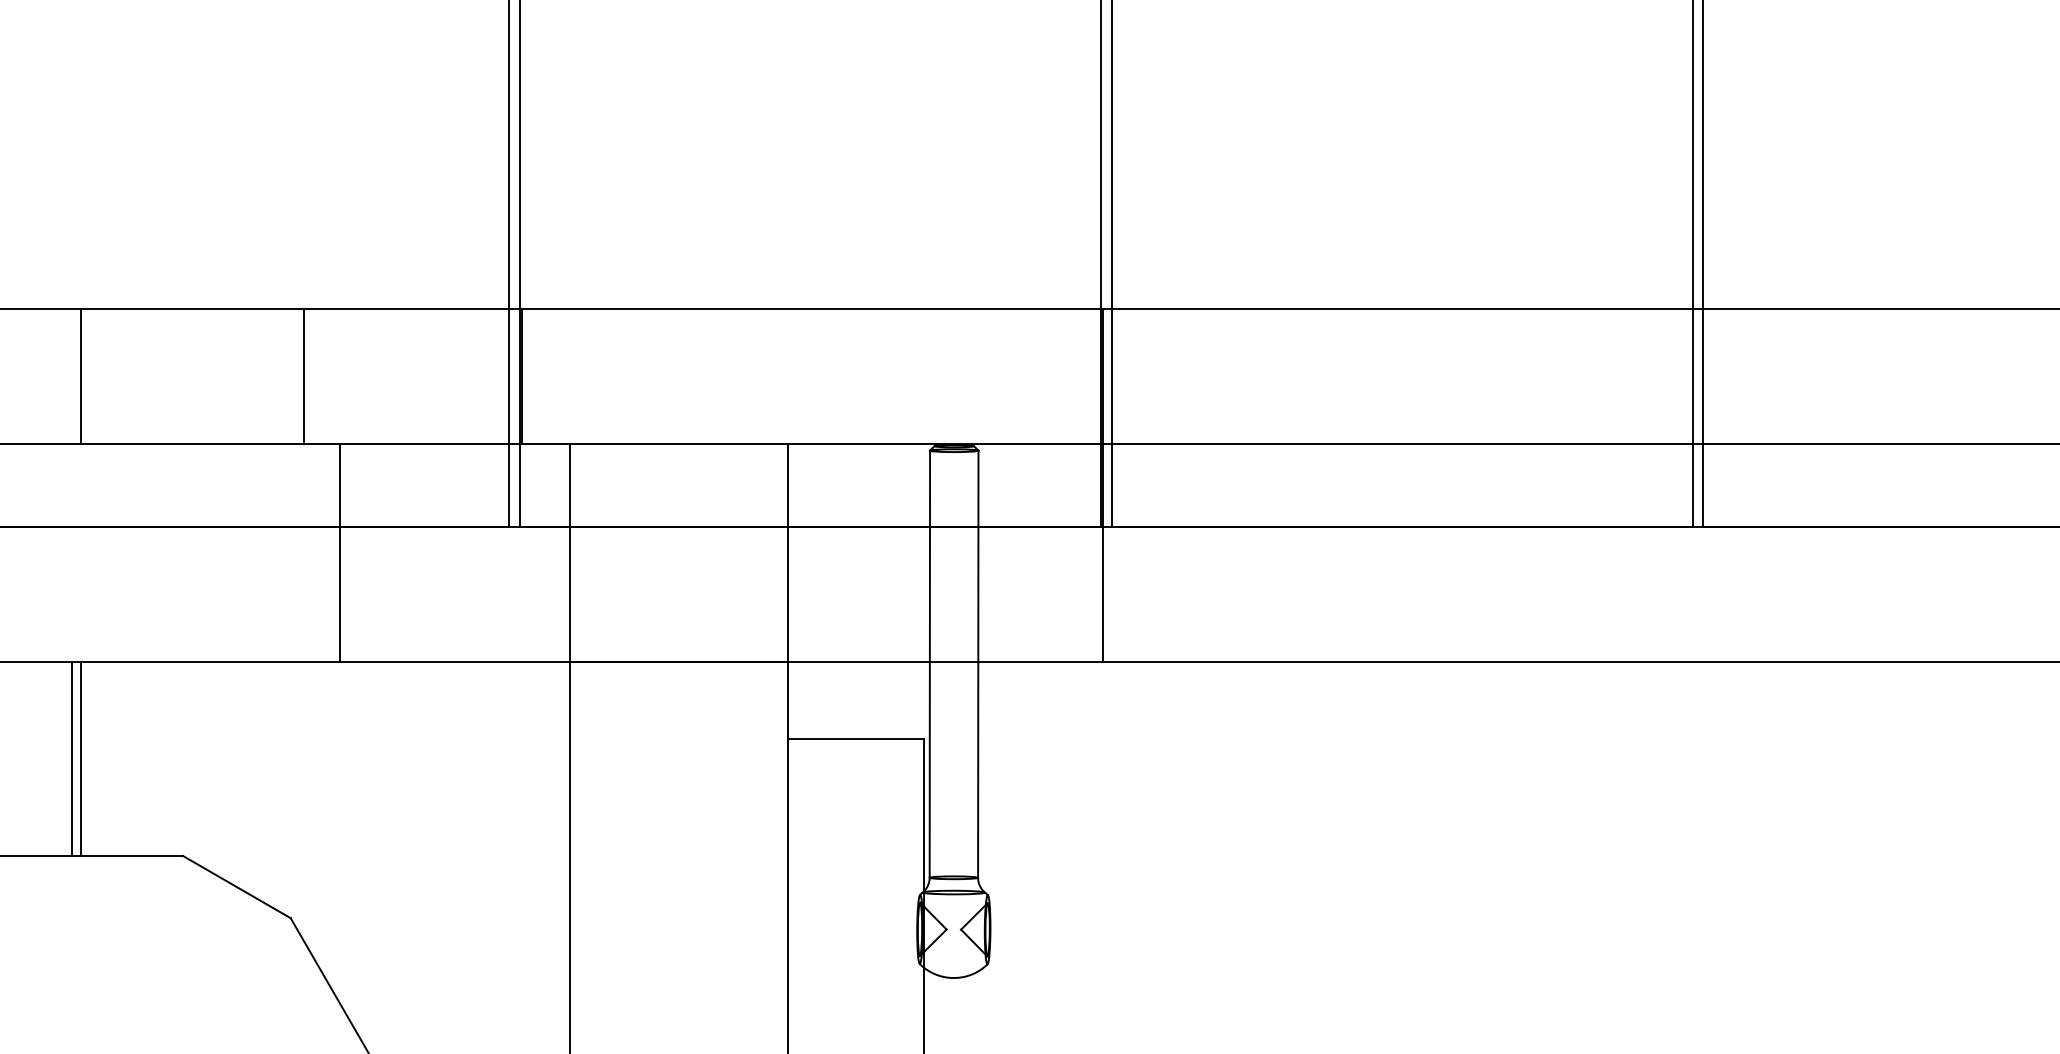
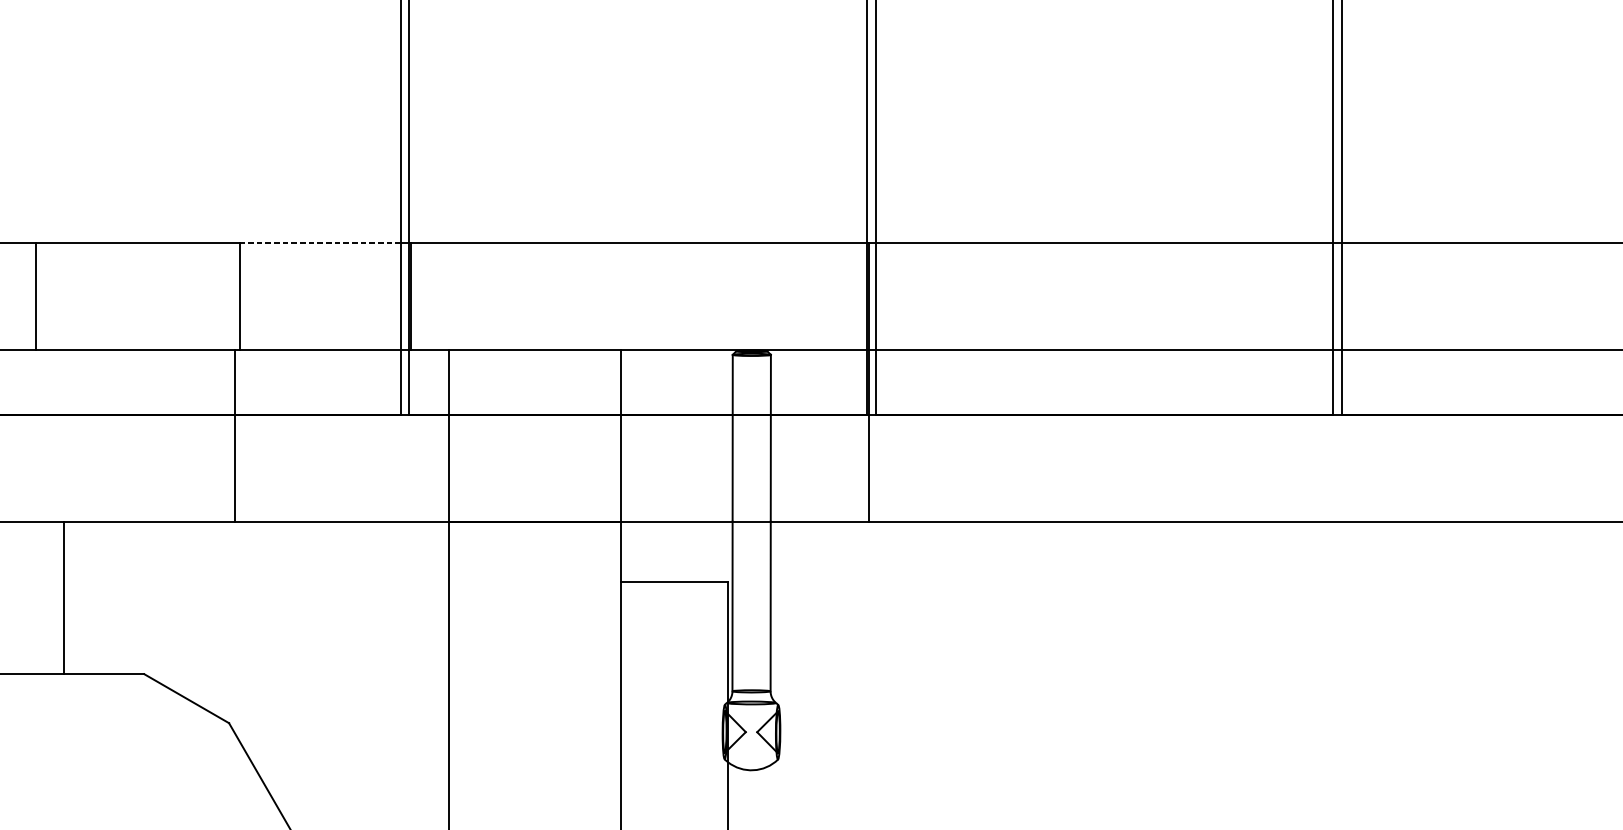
line: (405, 308) -> (319, 242), solid -> dashed
line: (81, 376) -> (35, 296), moved
line: (340, 553) -> (235, 435), moved
line: (71, 759) -> (56, 598), removed

